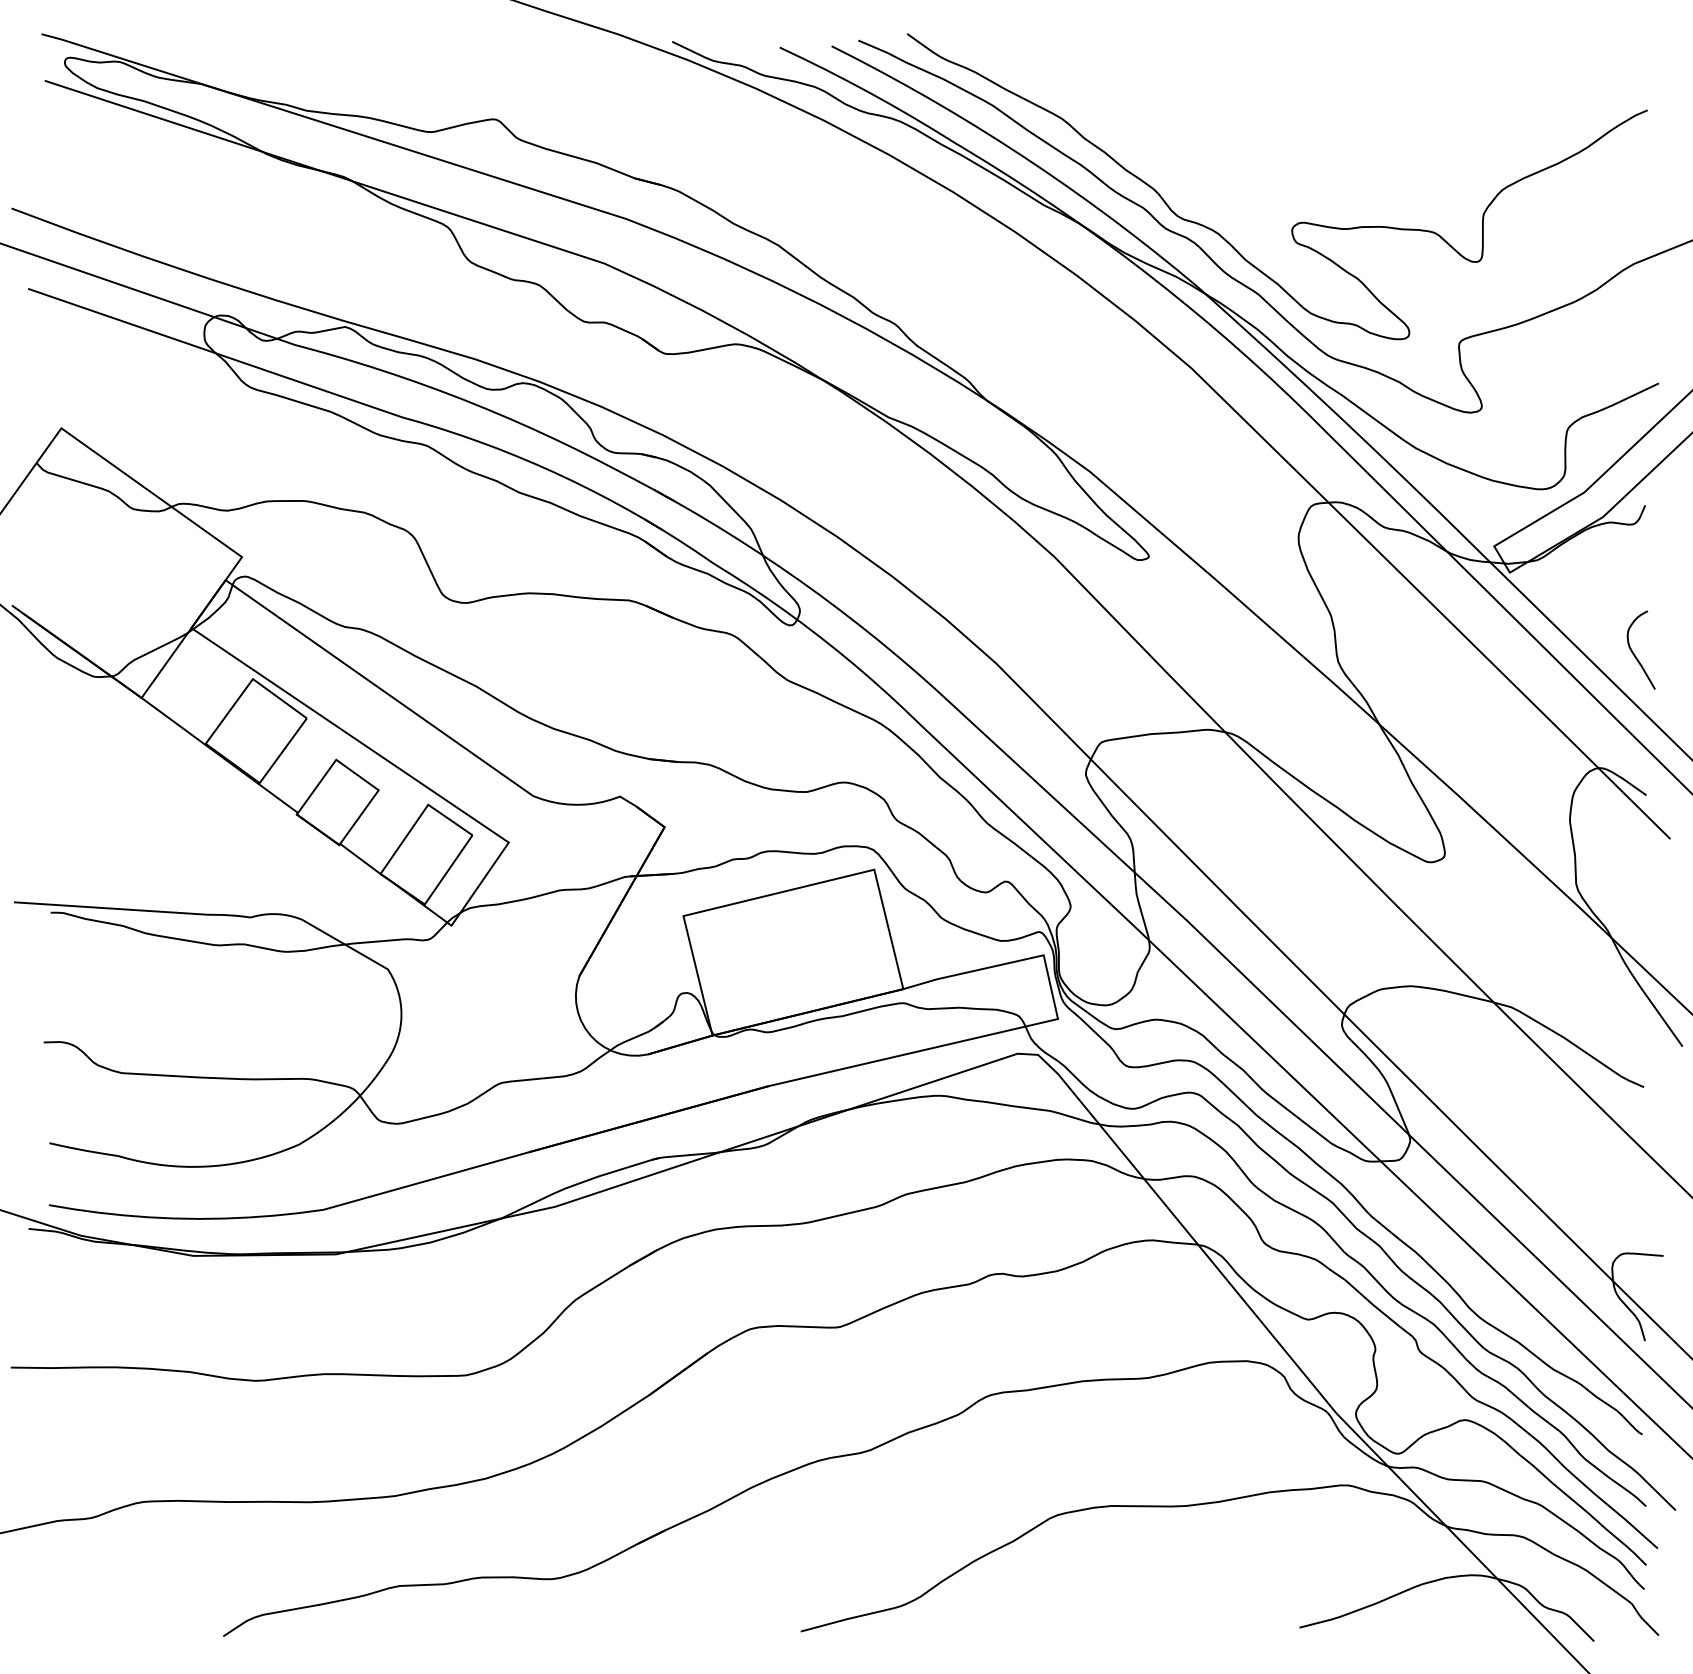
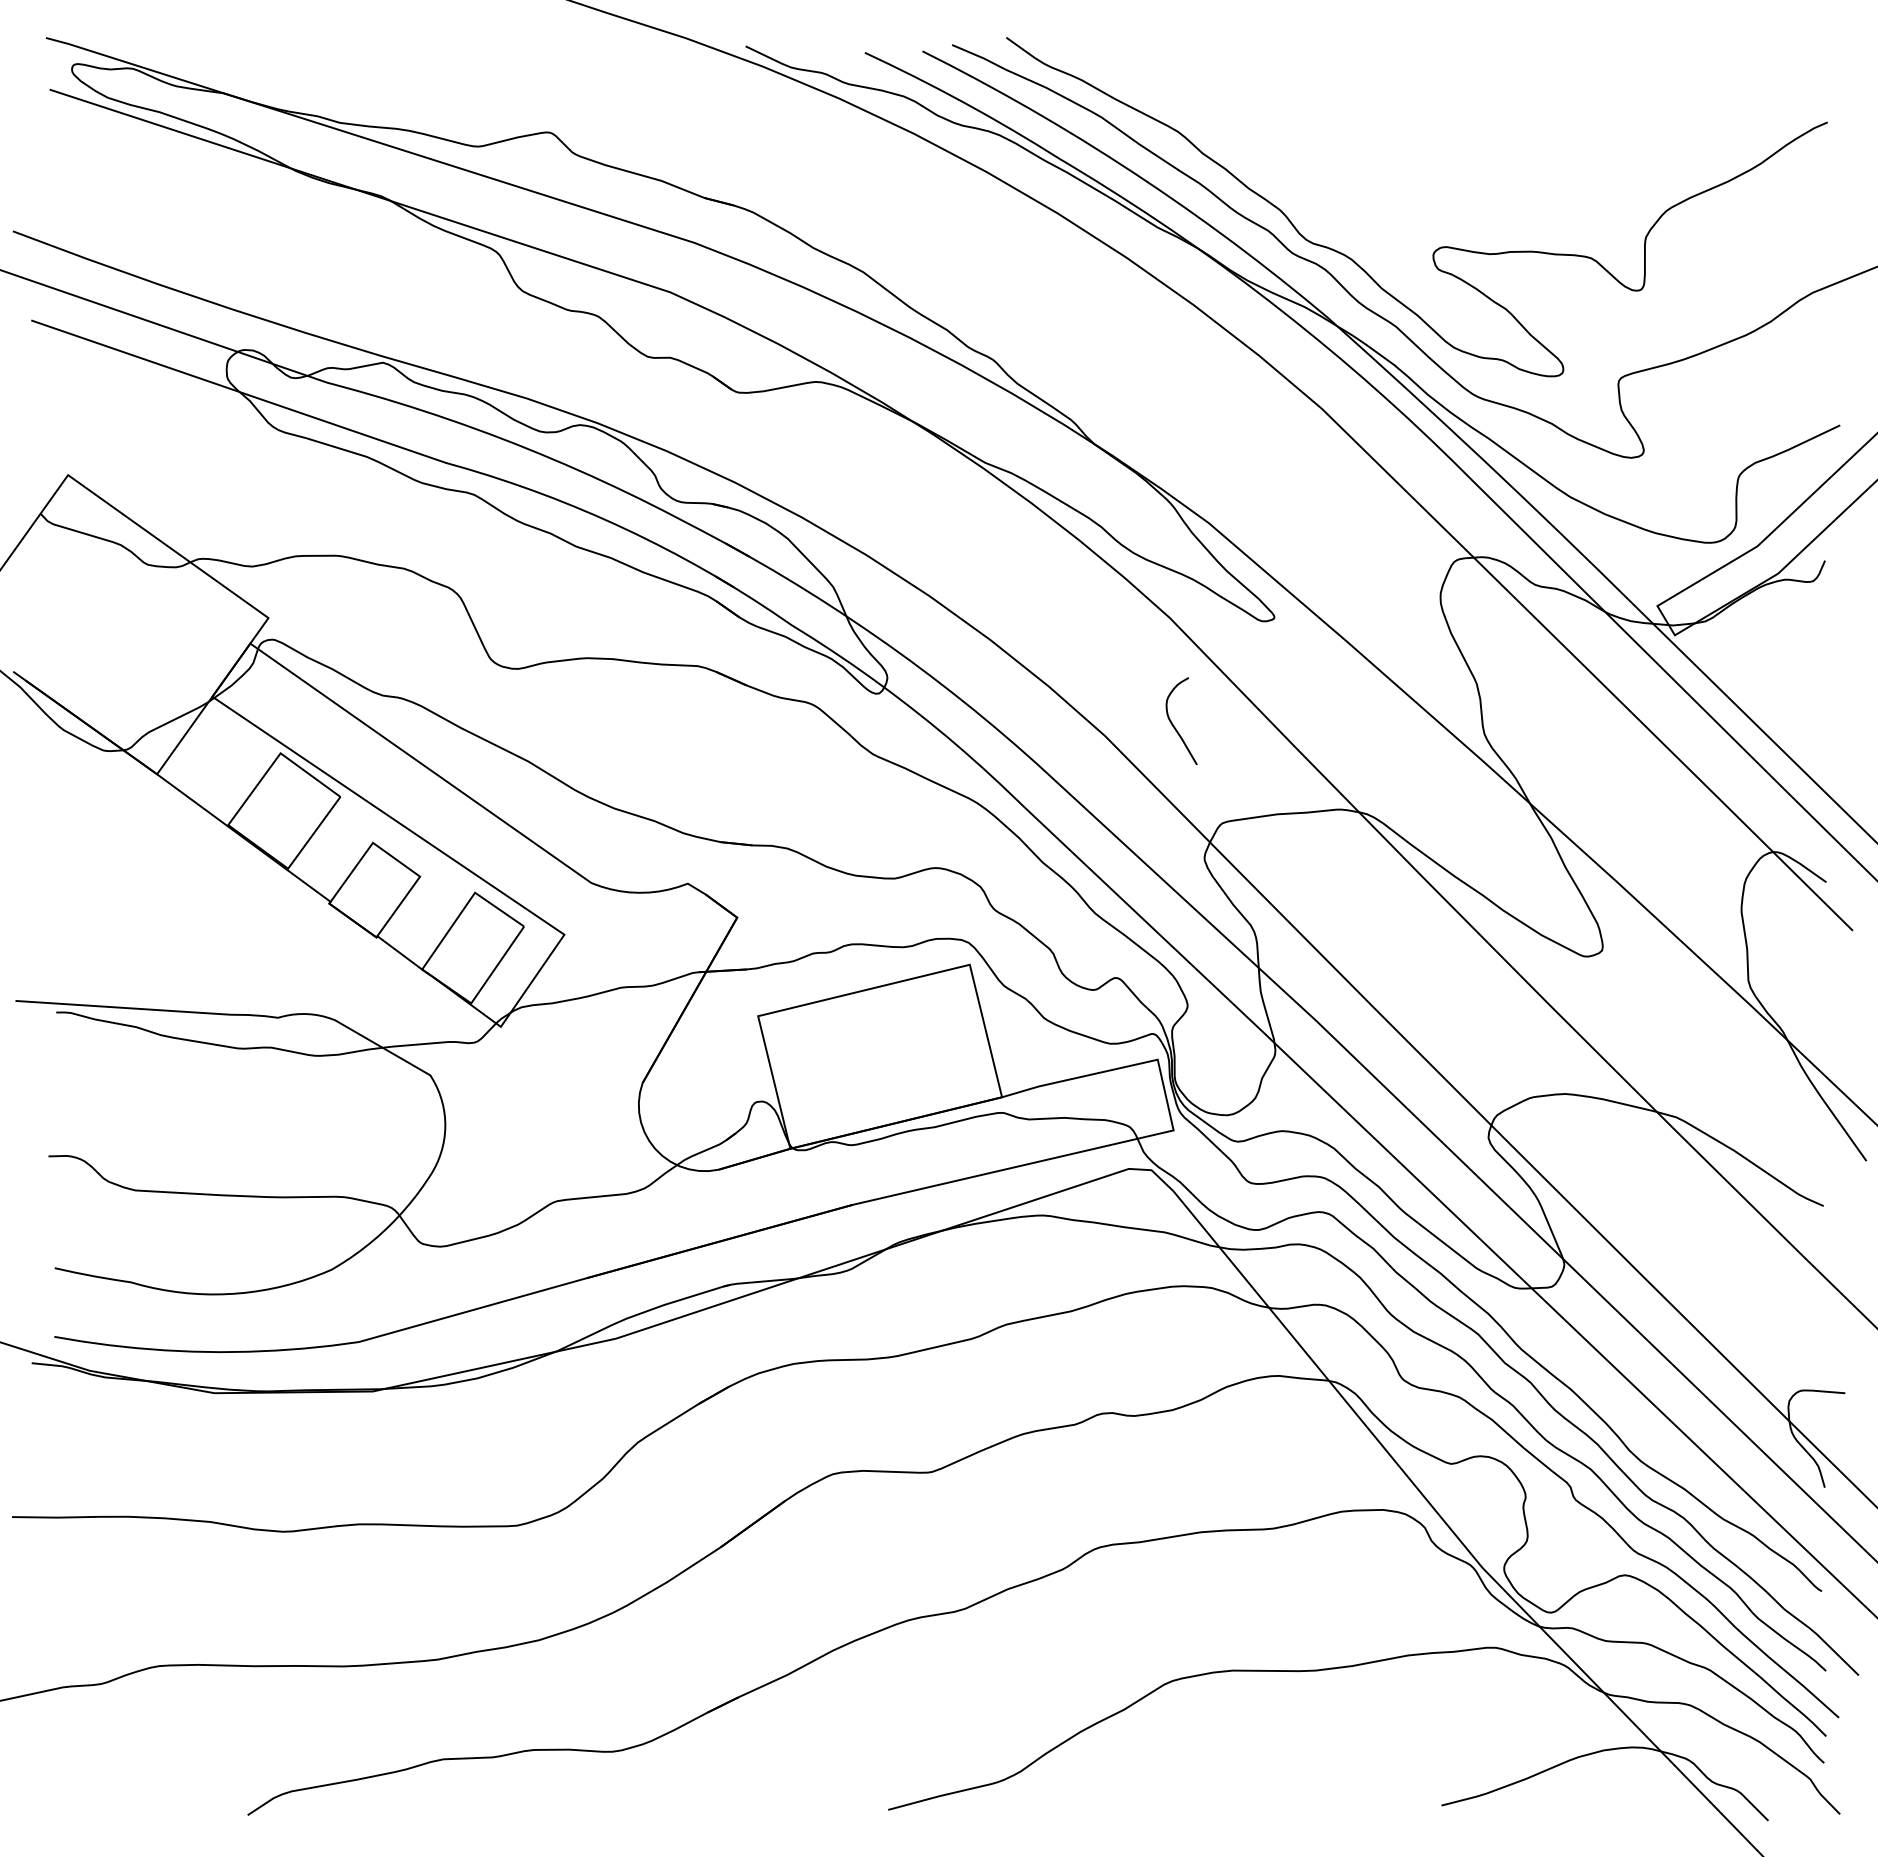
curve: (1634, 653) -> (1174, 725), moved

